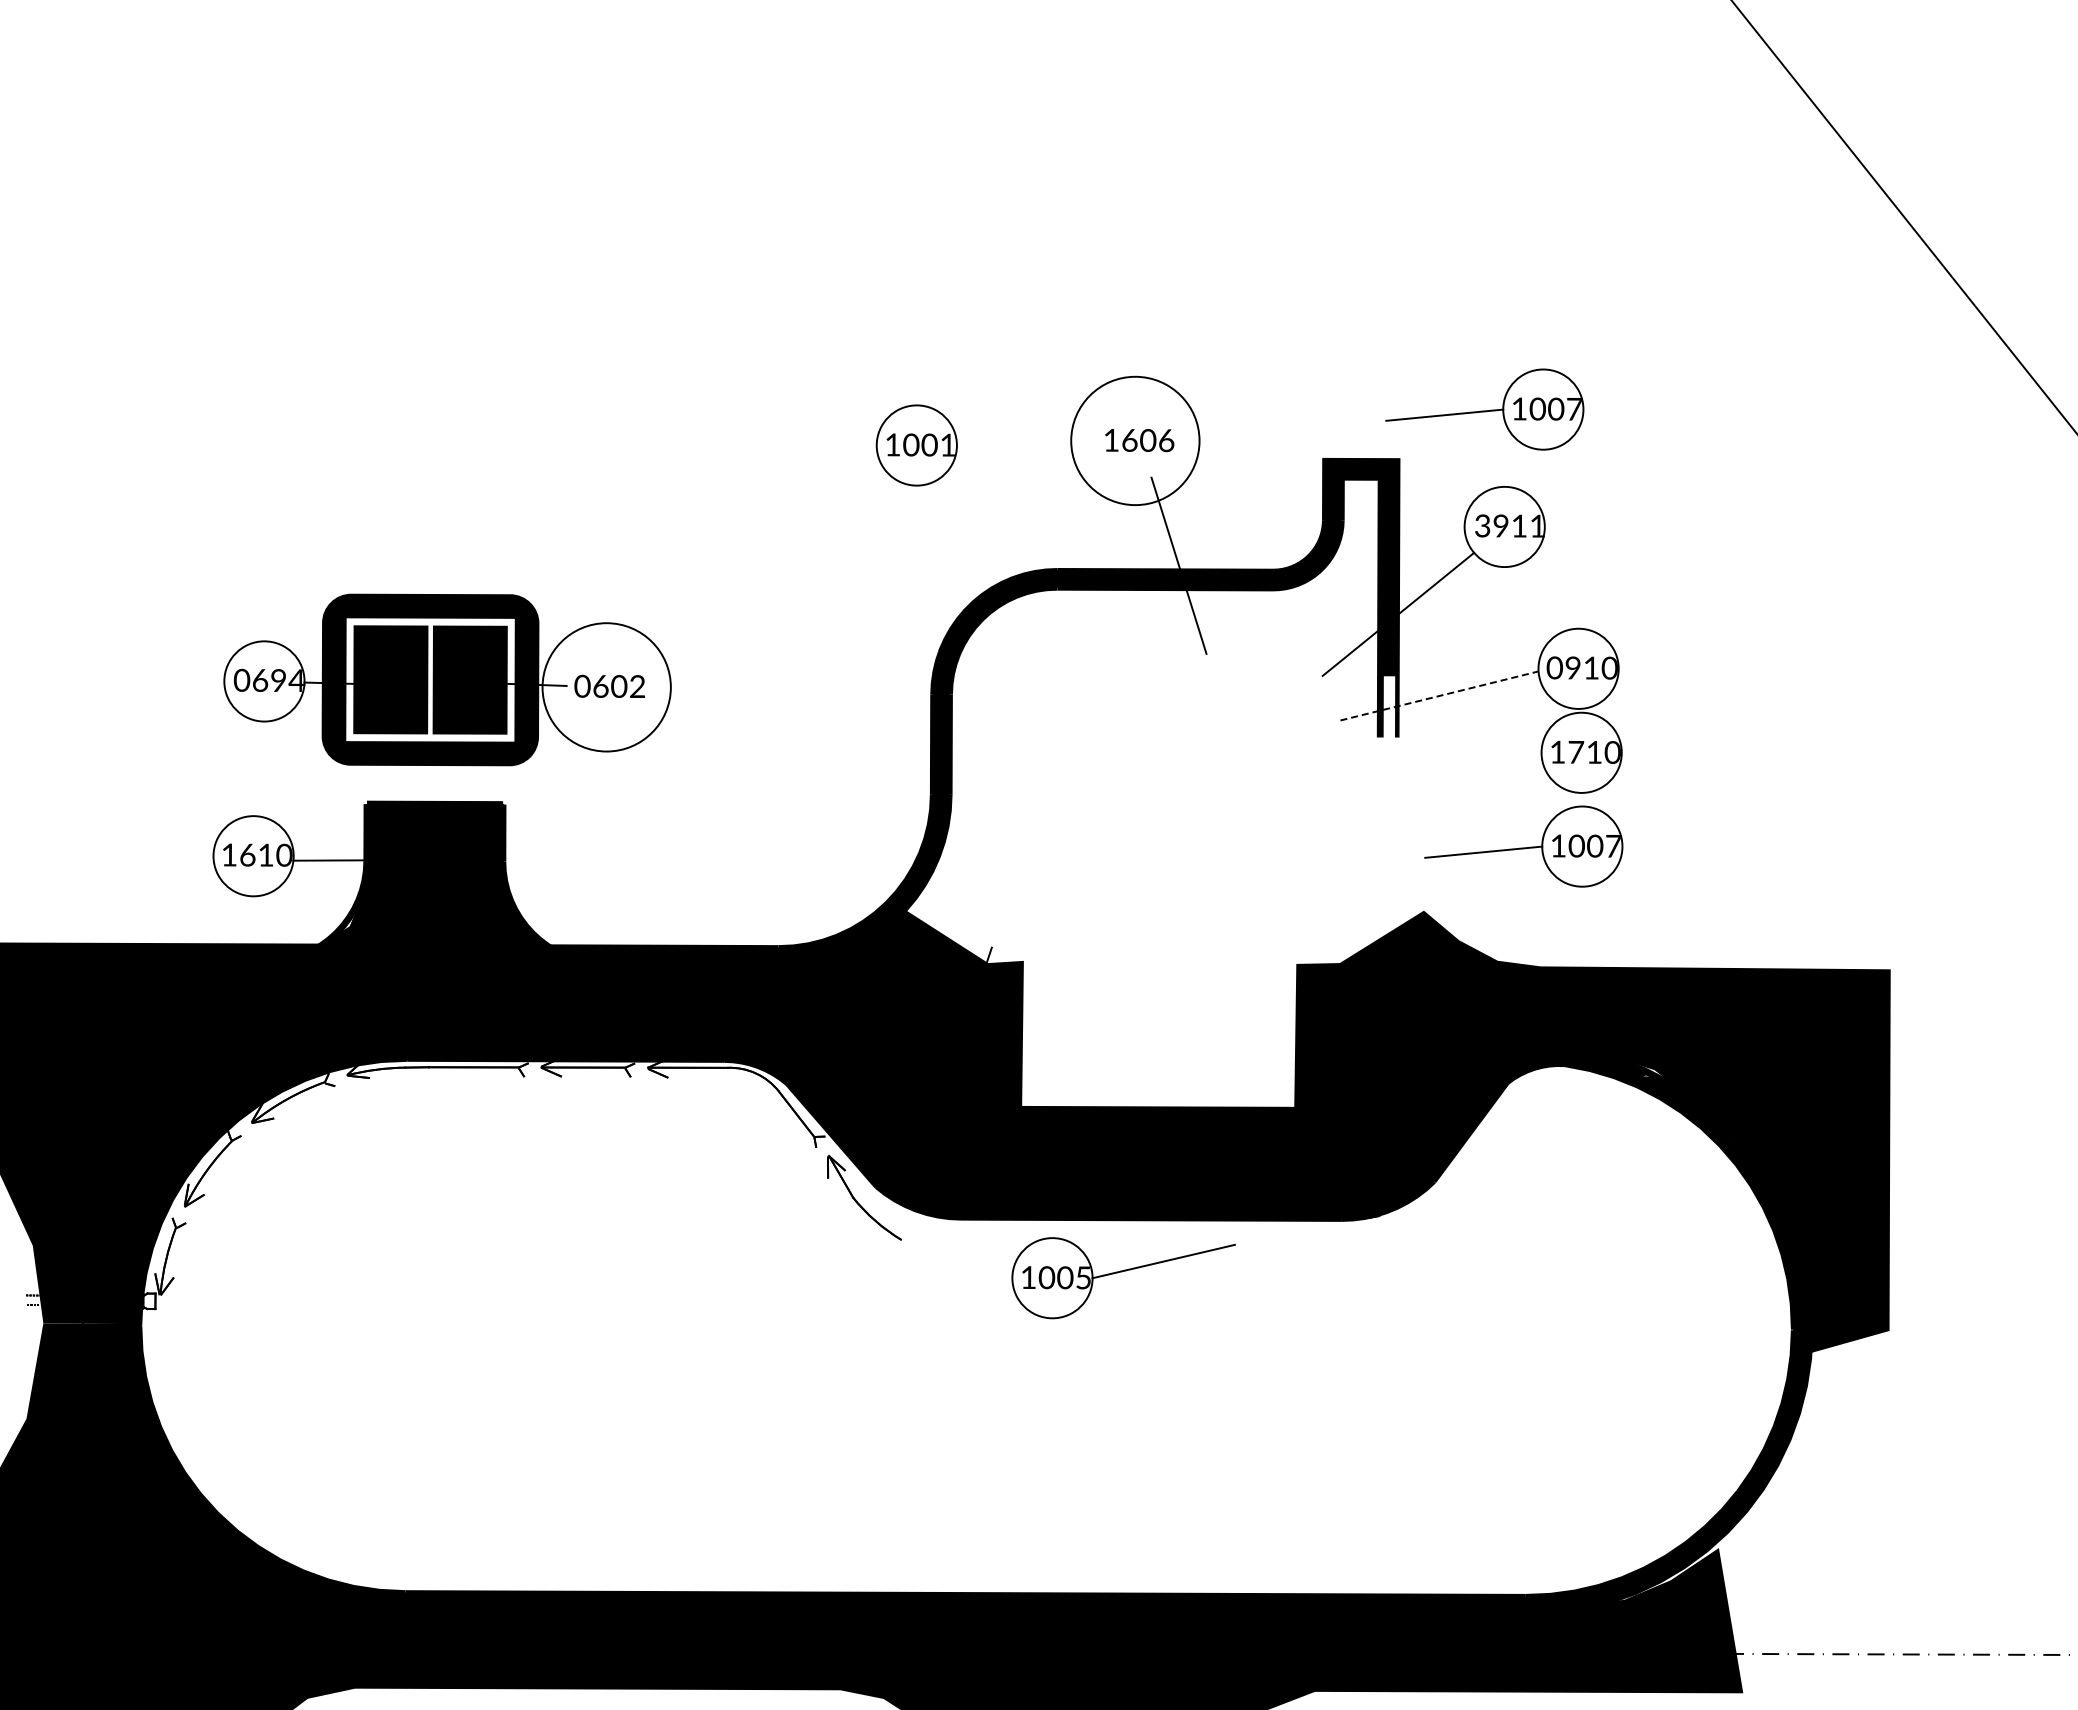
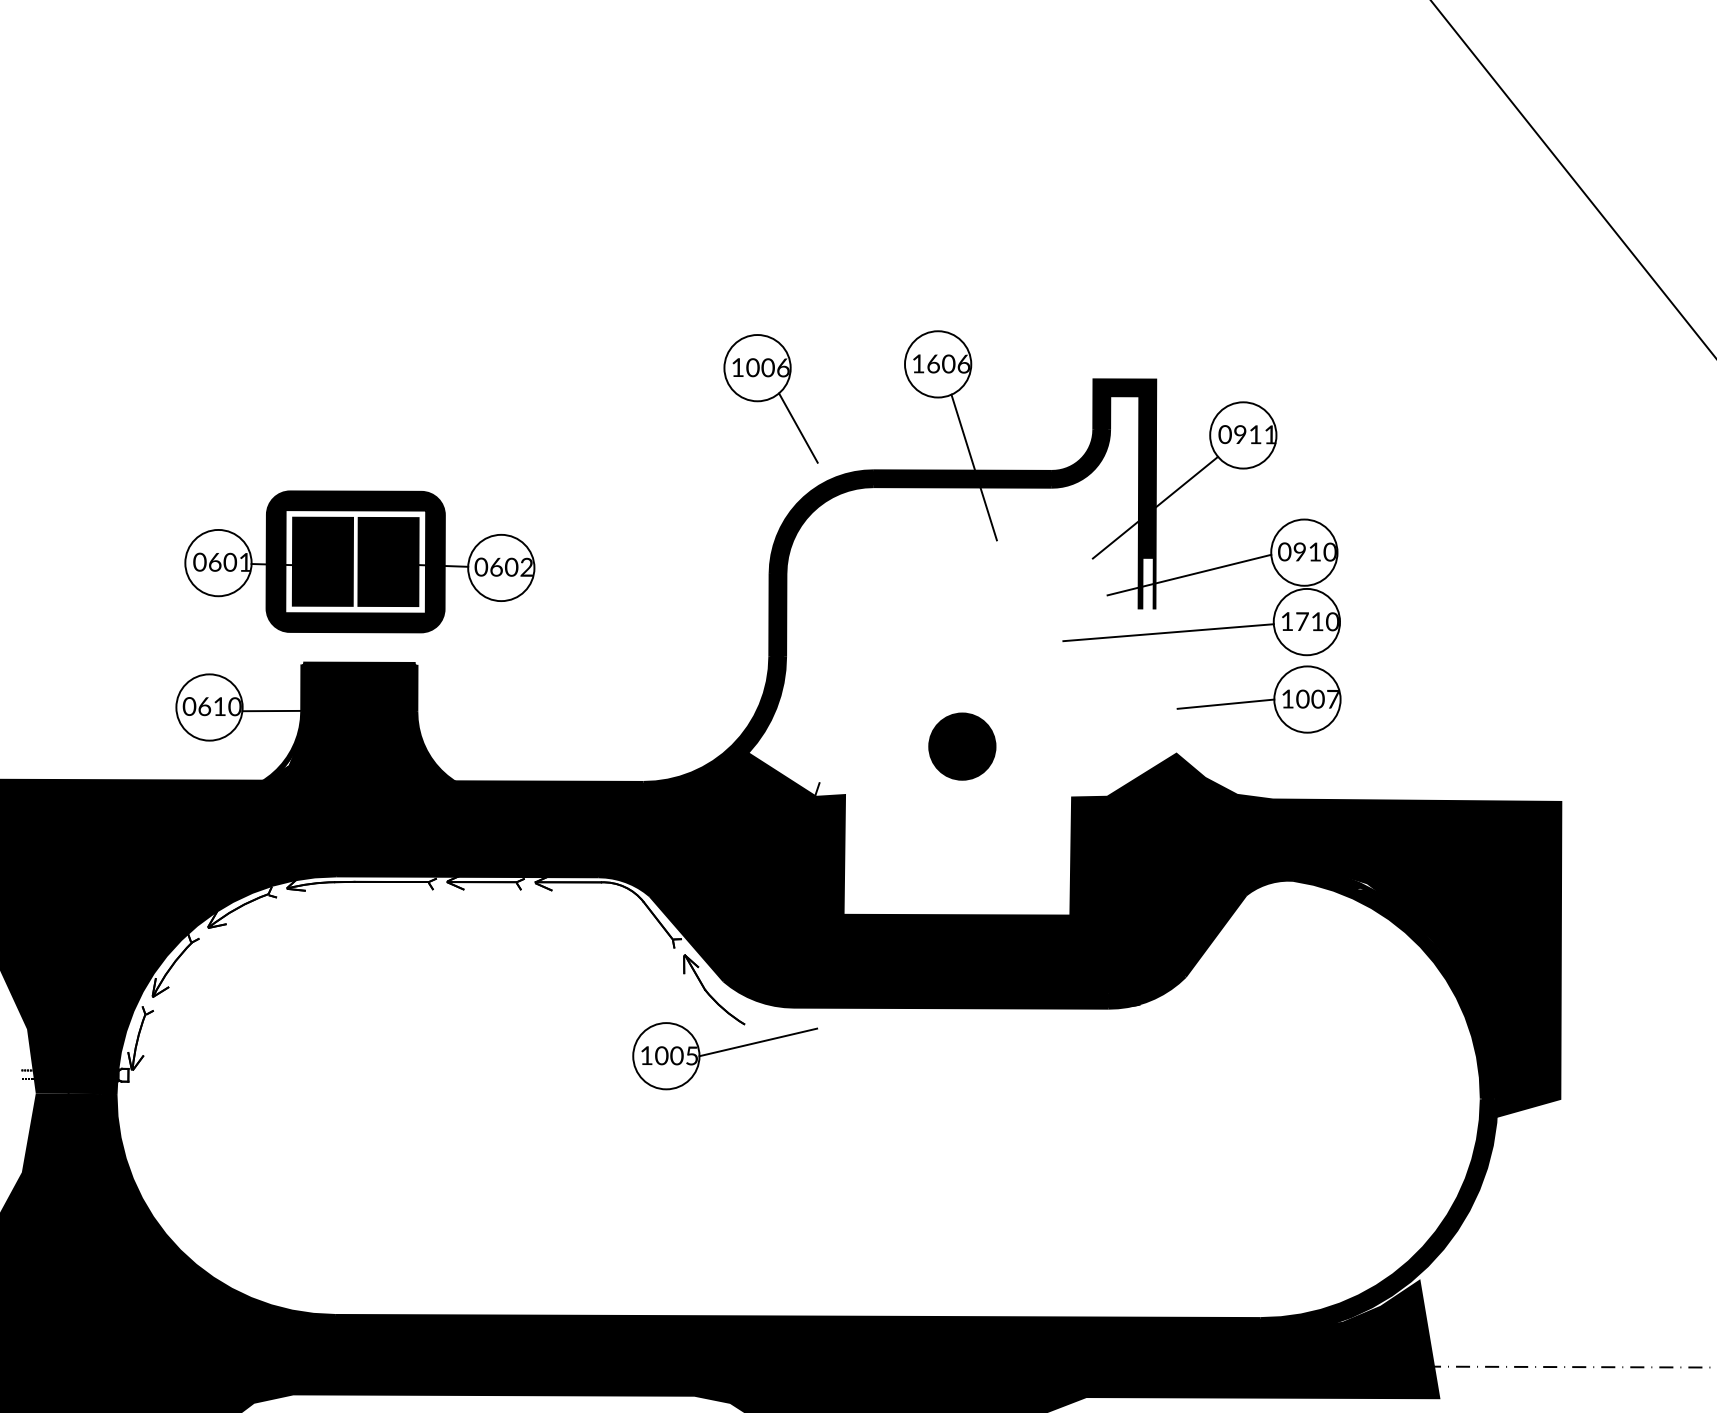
part: (1484, 409) -> (1226, 338), removed
circle: (1135, 440) -> (938, 363), size x0.62
text: (947, 444) -> (782, 367), 1001 -> 1006
line: (965, 518) -> (797, 428), added
text: (1482, 525) -> (1224, 434), 3911 -> 0911
text: (287, 680) -> (237, 562), 0694 -> 0601
circle: (606, 687) -> (501, 568), size x0.62
line: (1440, 695) -> (1190, 574), dashed -> solid
line: (1413, 765) -> (1167, 632), added
text: (229, 854) -> (189, 706), 1610 -> 0610
part: (1164, 903) -> (962, 746), added
part: (1122, 1272) -> (724, 1051), moved

